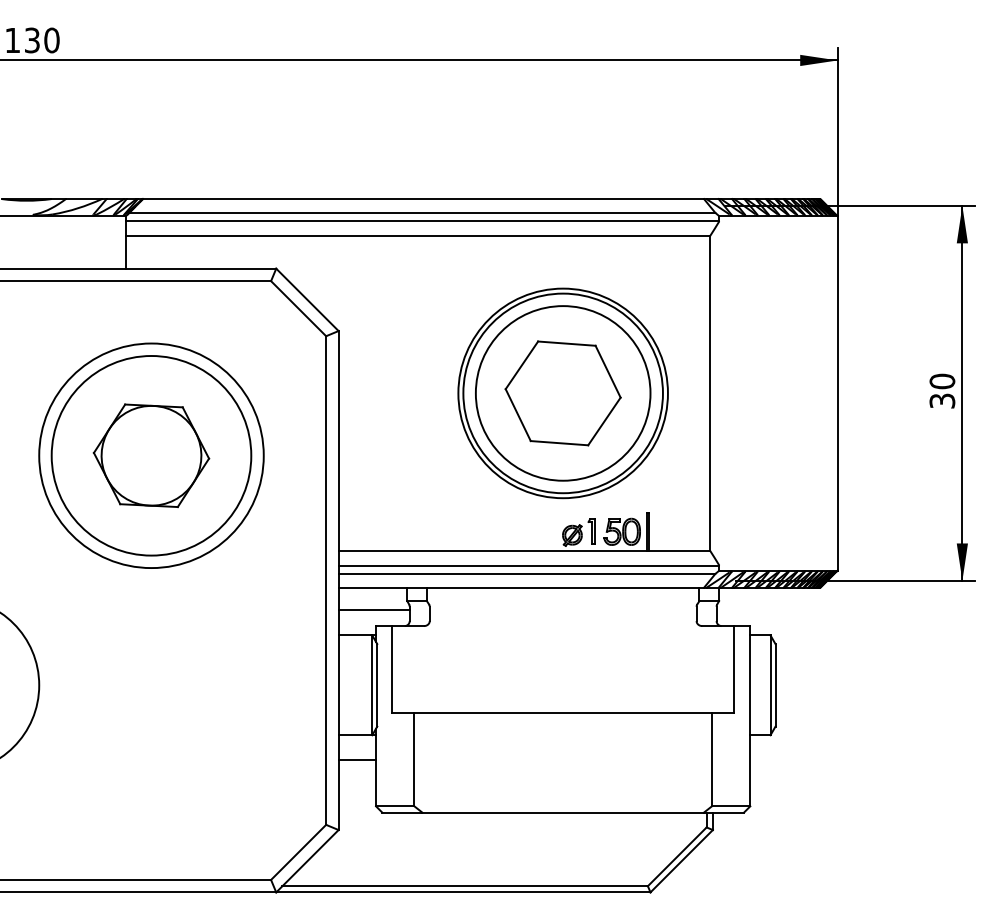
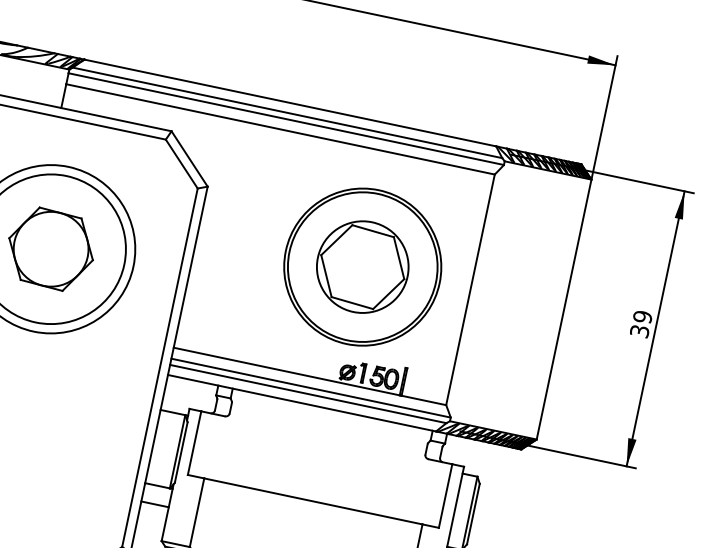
text: (942, 381) -> (642, 317), 30 -> 39
circle: (562, 393) -> (362, 267), size x0.7
line: (373, 610) -> (190, 397), removed

